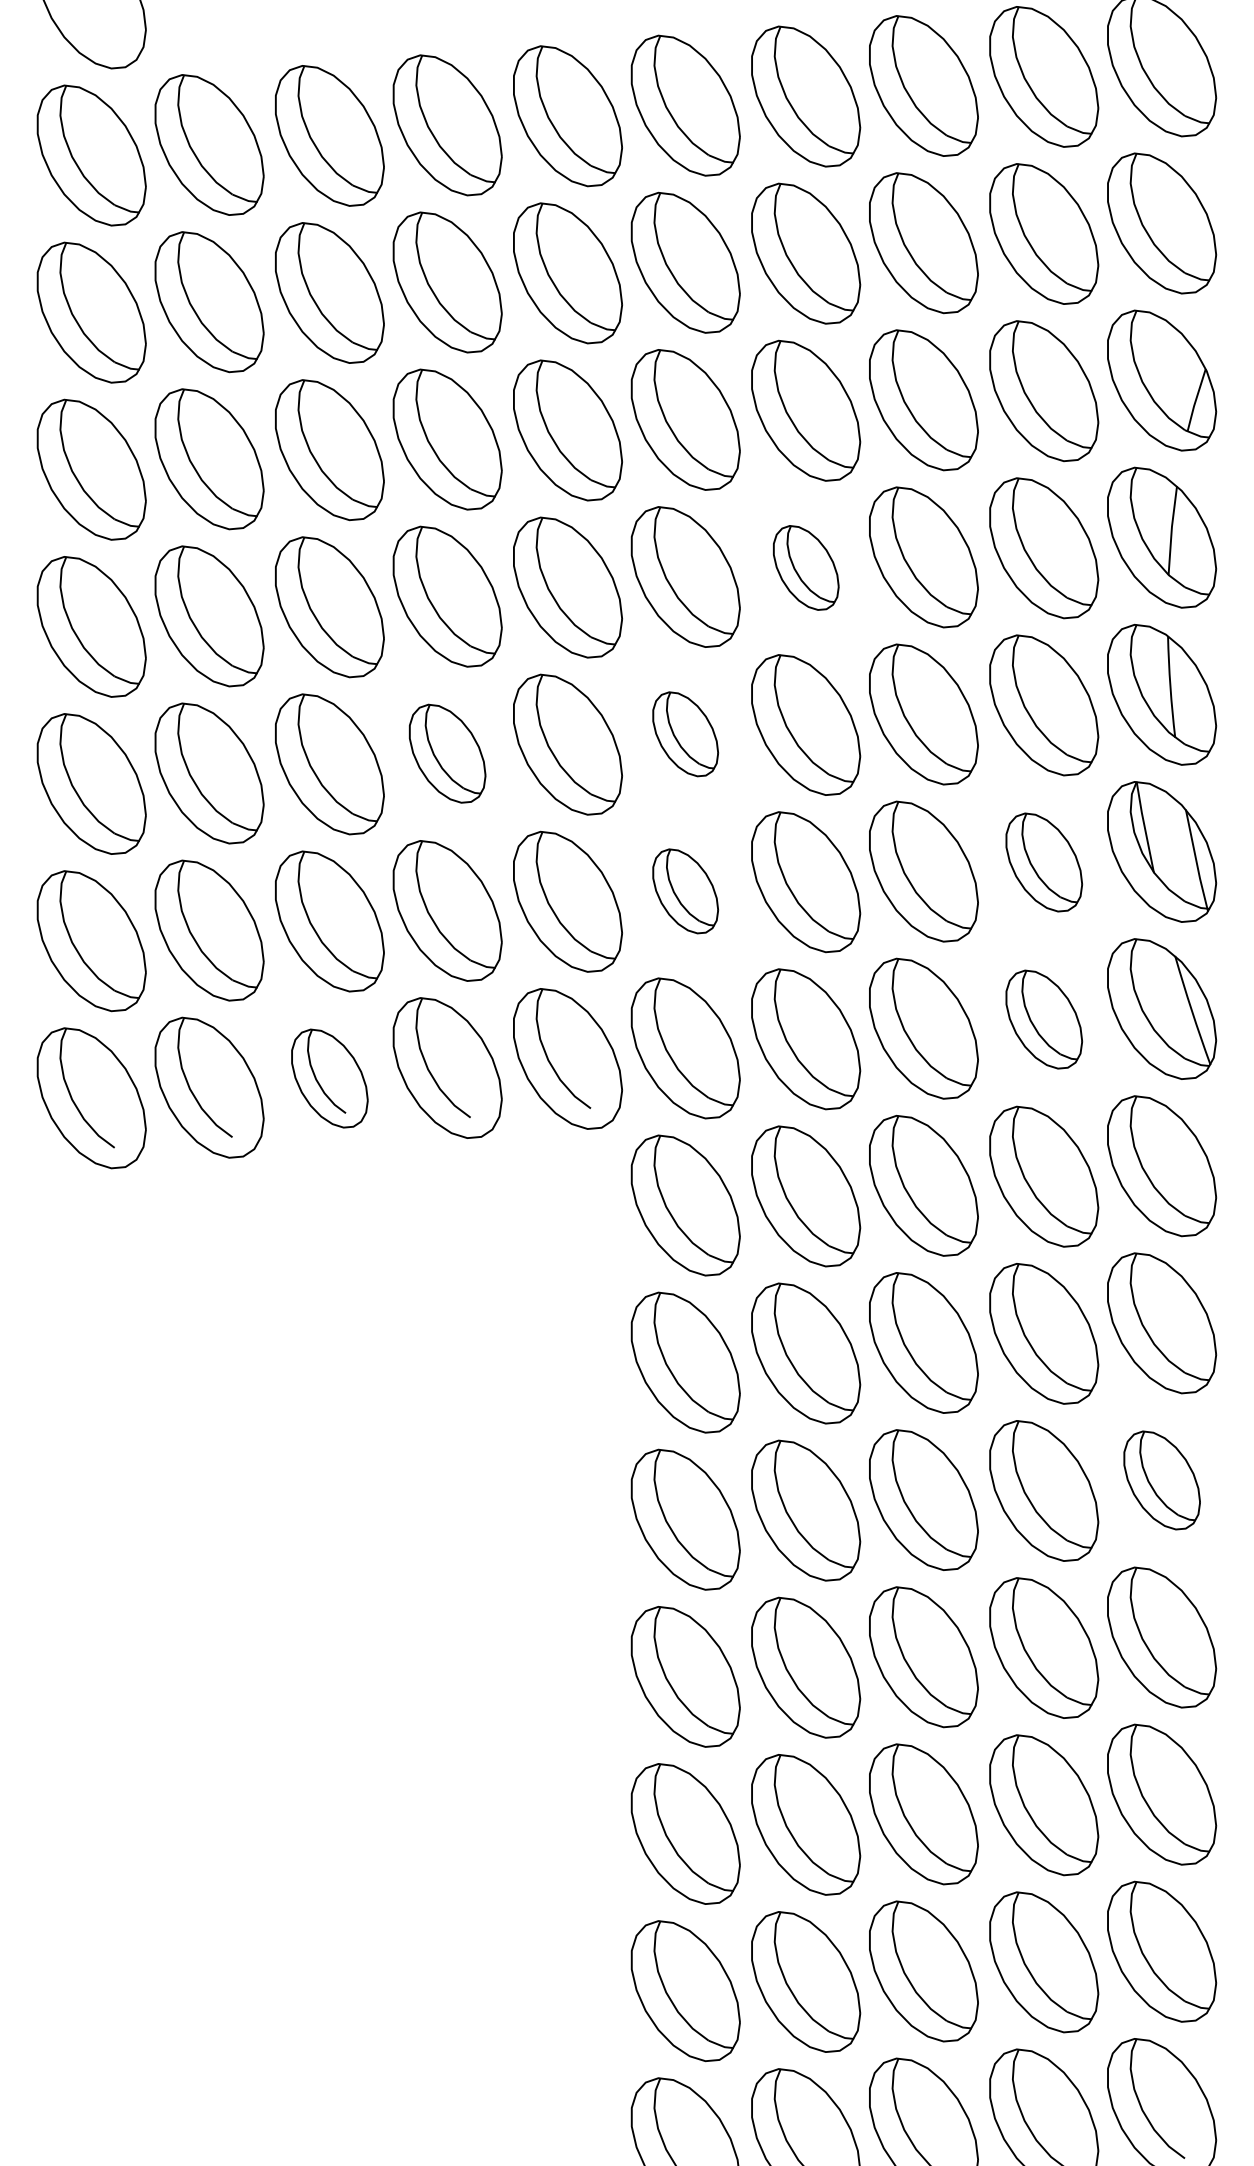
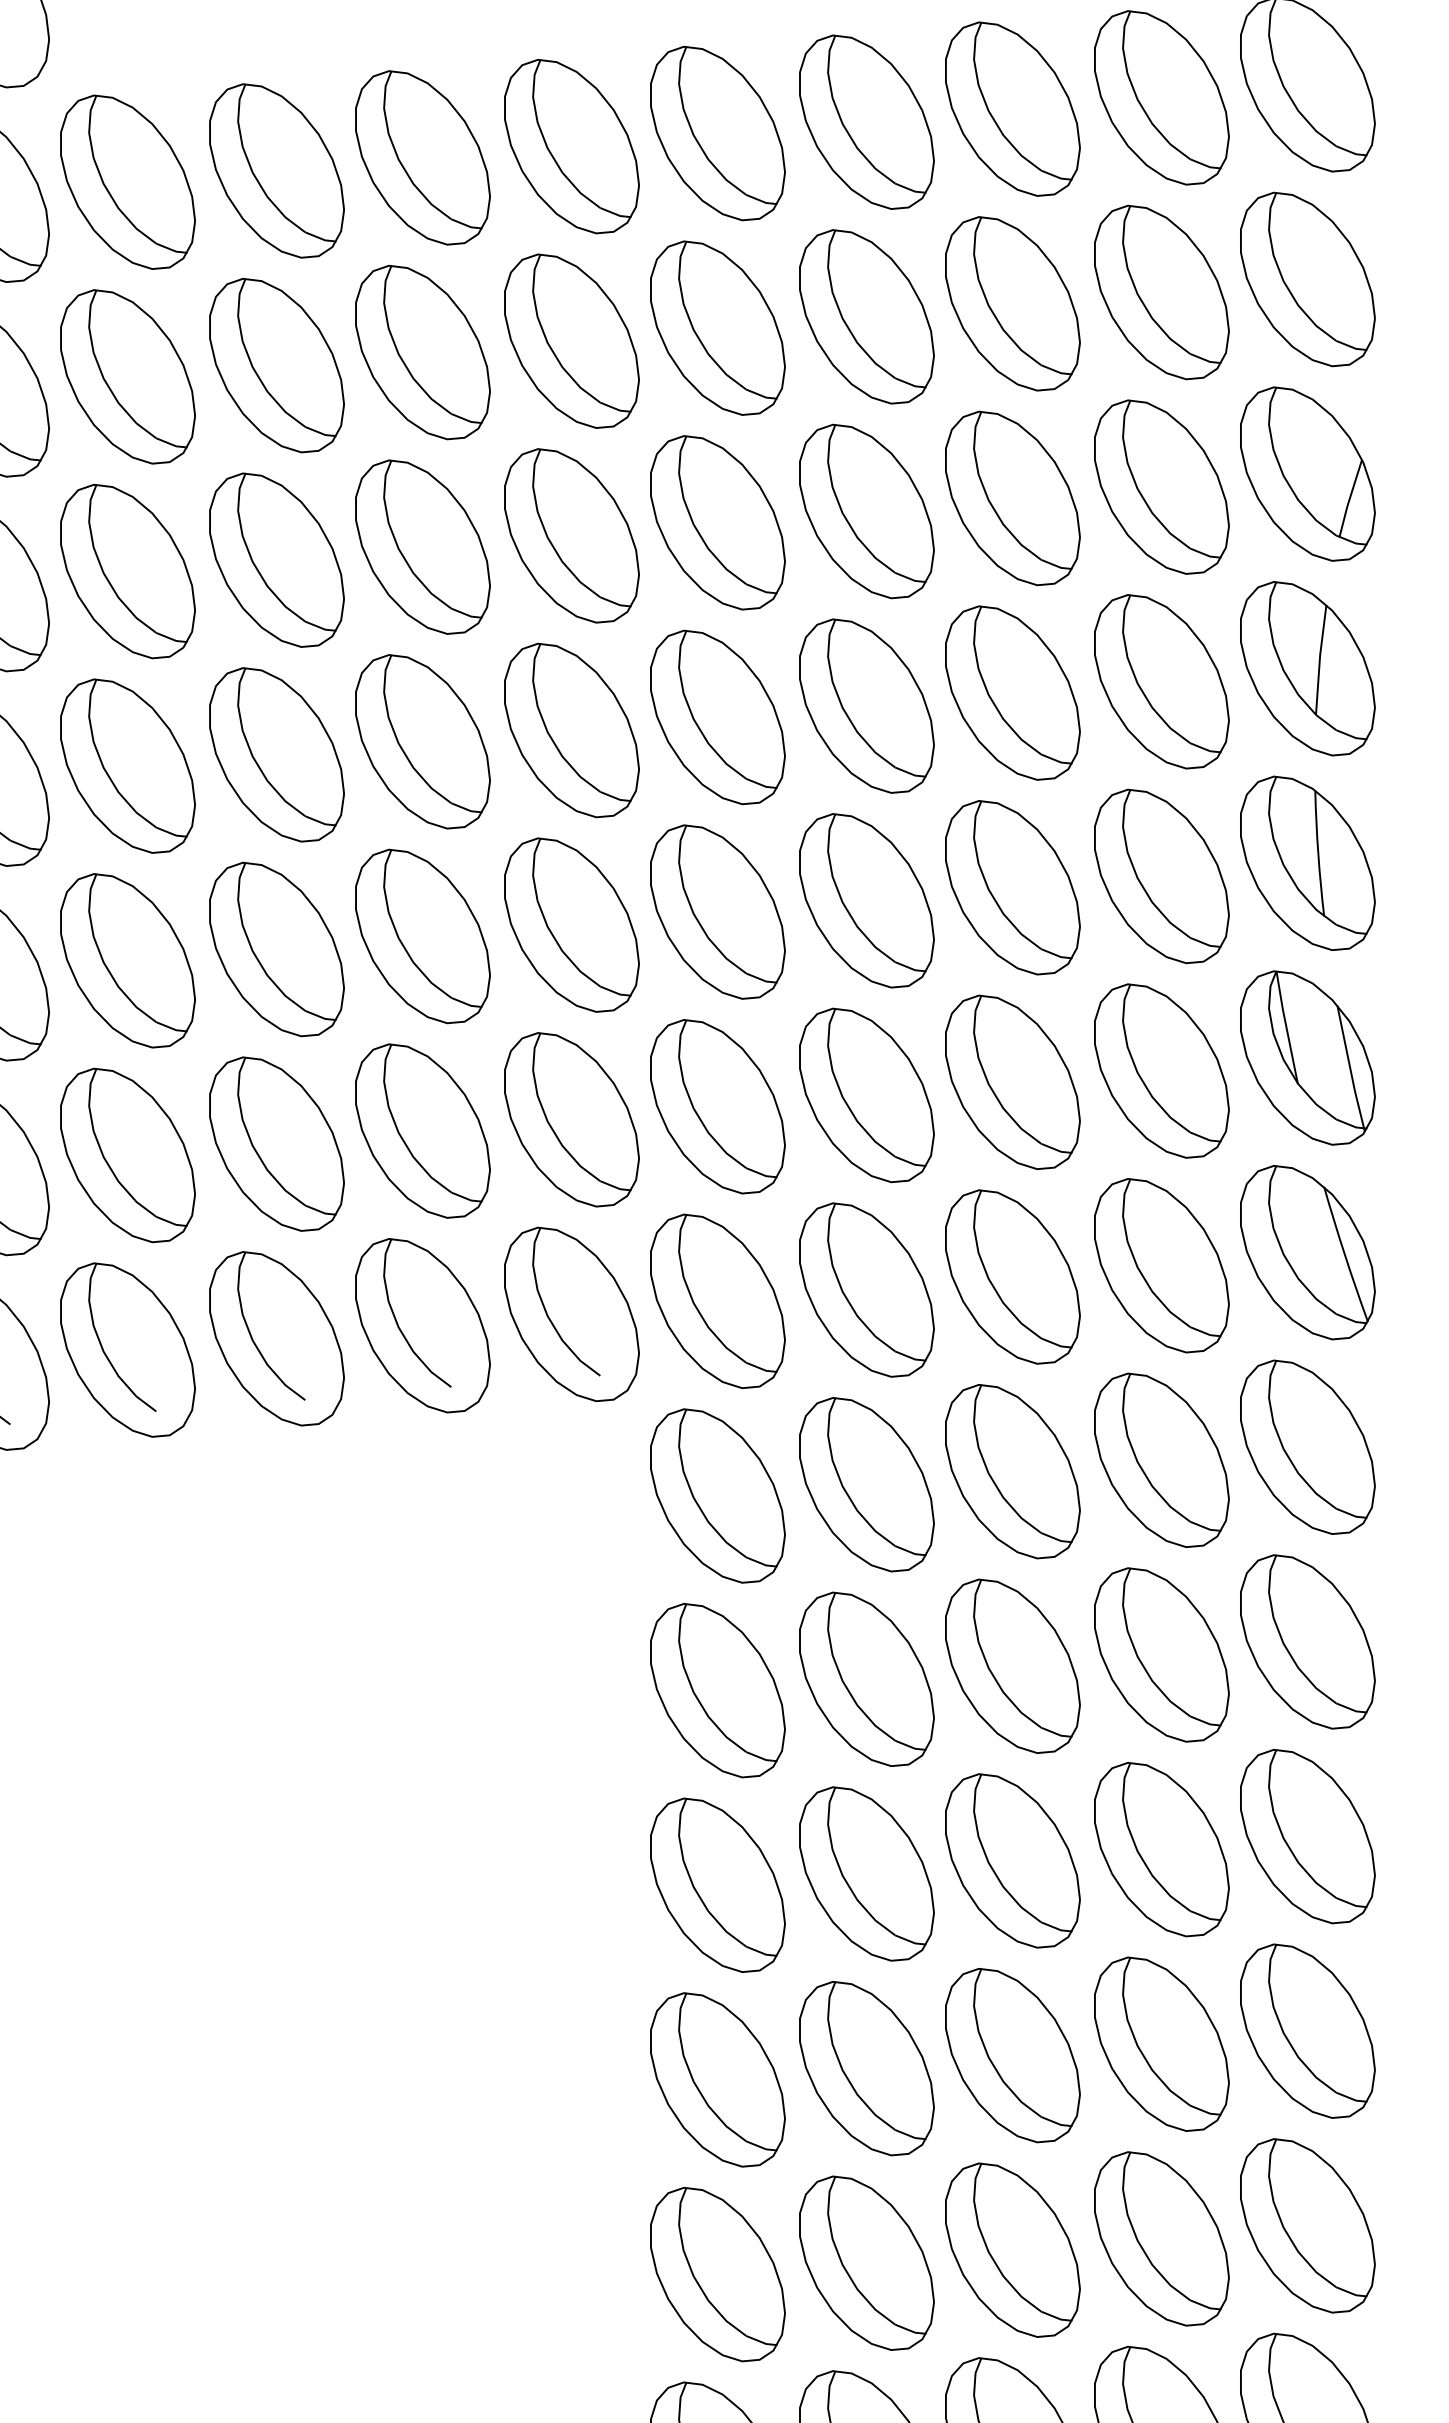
part: (806, 567) -> (867, 705), size x1.67
part: (685, 734) -> (717, 912), size x1.67
part: (447, 753) -> (422, 936), size x1.43
part: (1044, 862) -> (1162, 1071), size x1.43
part: (685, 891) -> (717, 1106), size x1.67
part: (1044, 1019) -> (1162, 1265), size x1.43
part: (329, 1078) -> (276, 1338), size x1.43
part: (1162, 1480) -> (1308, 1836), size x1.43

